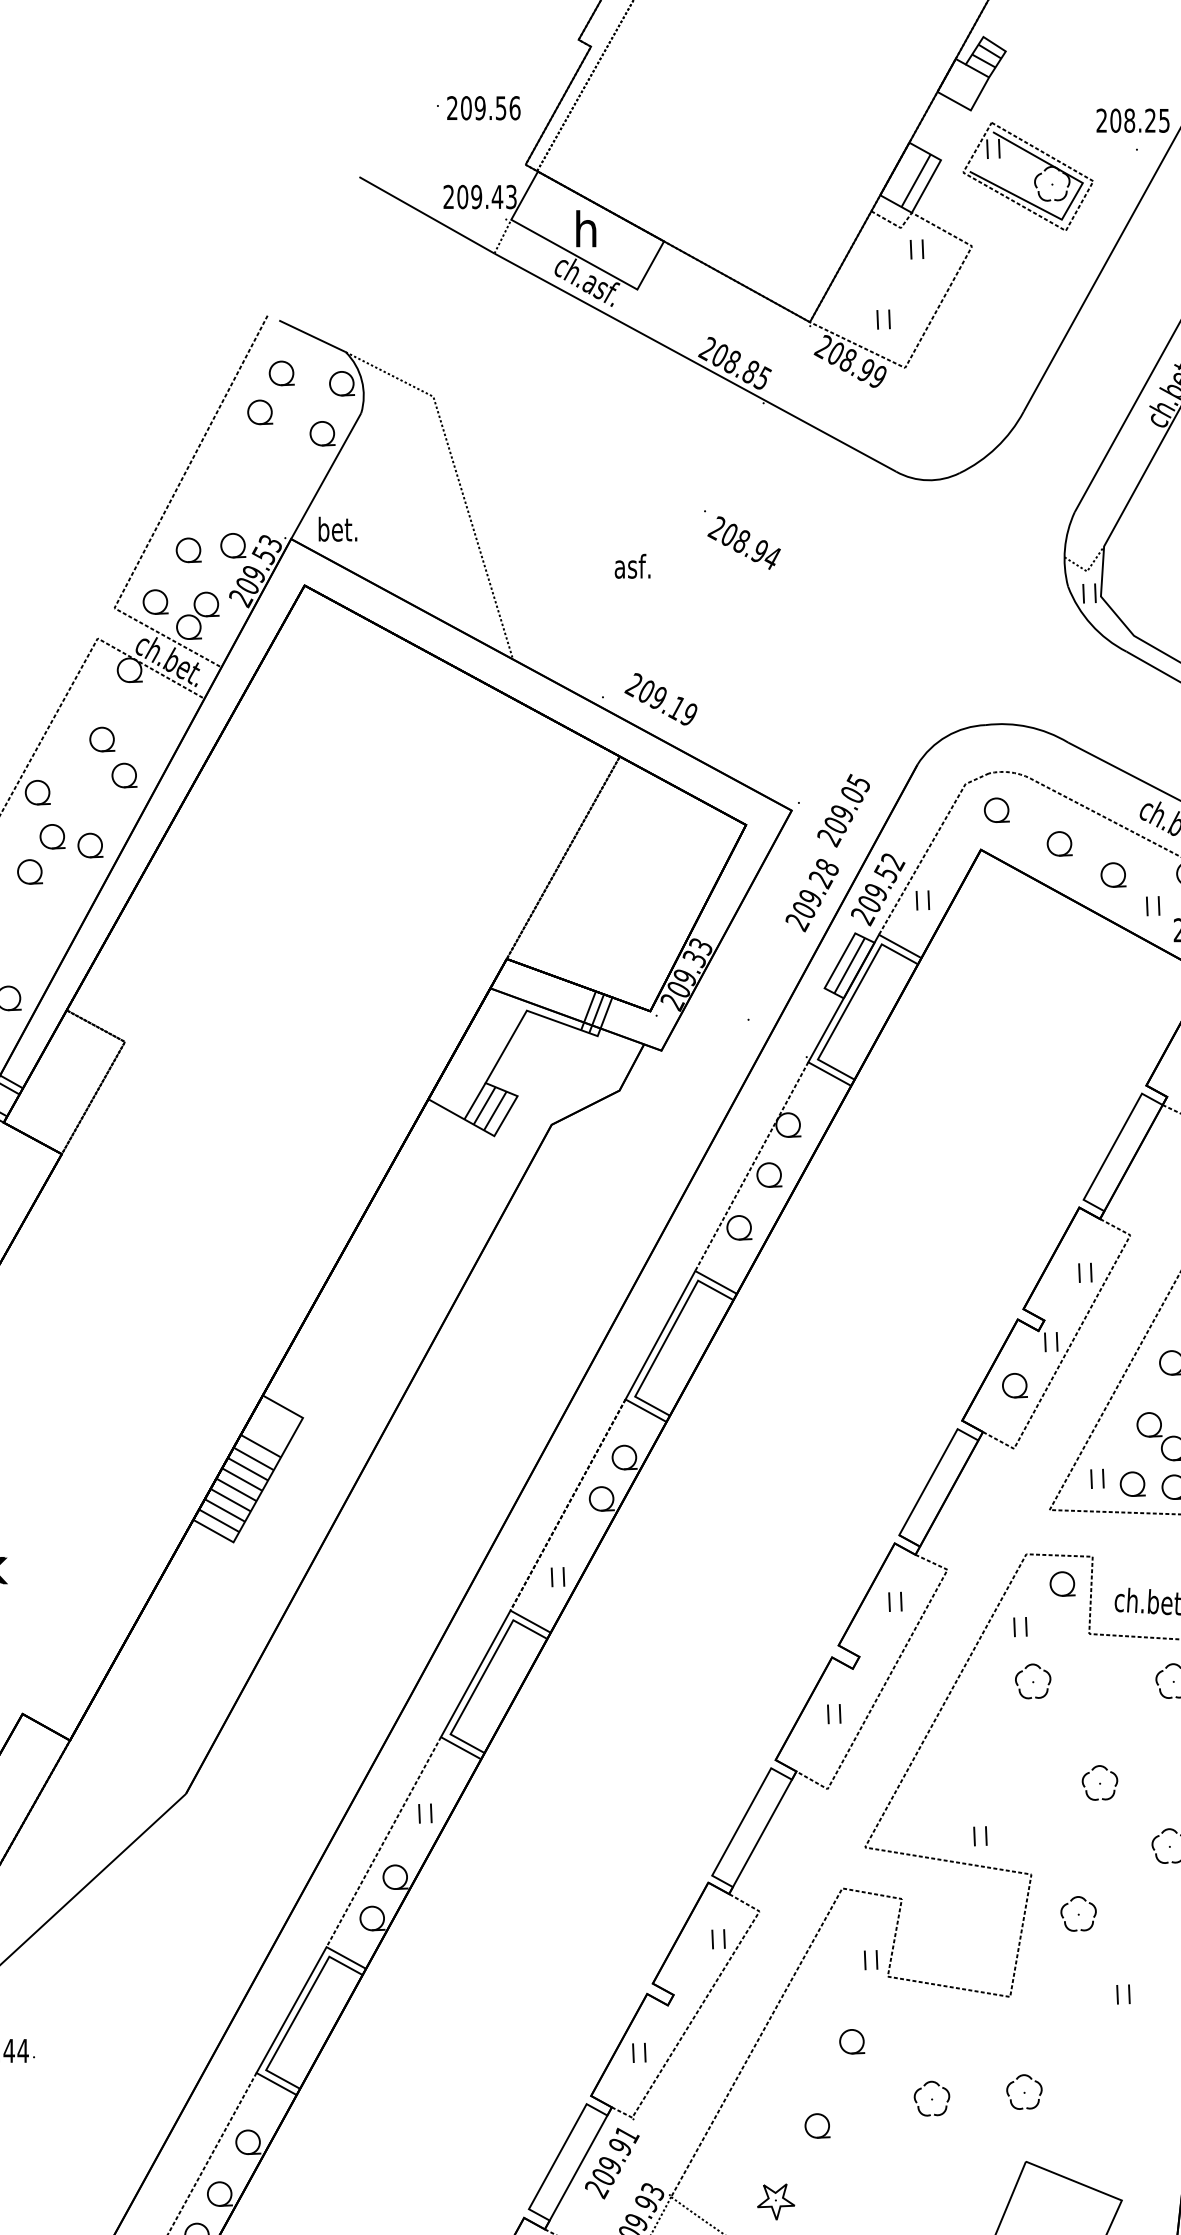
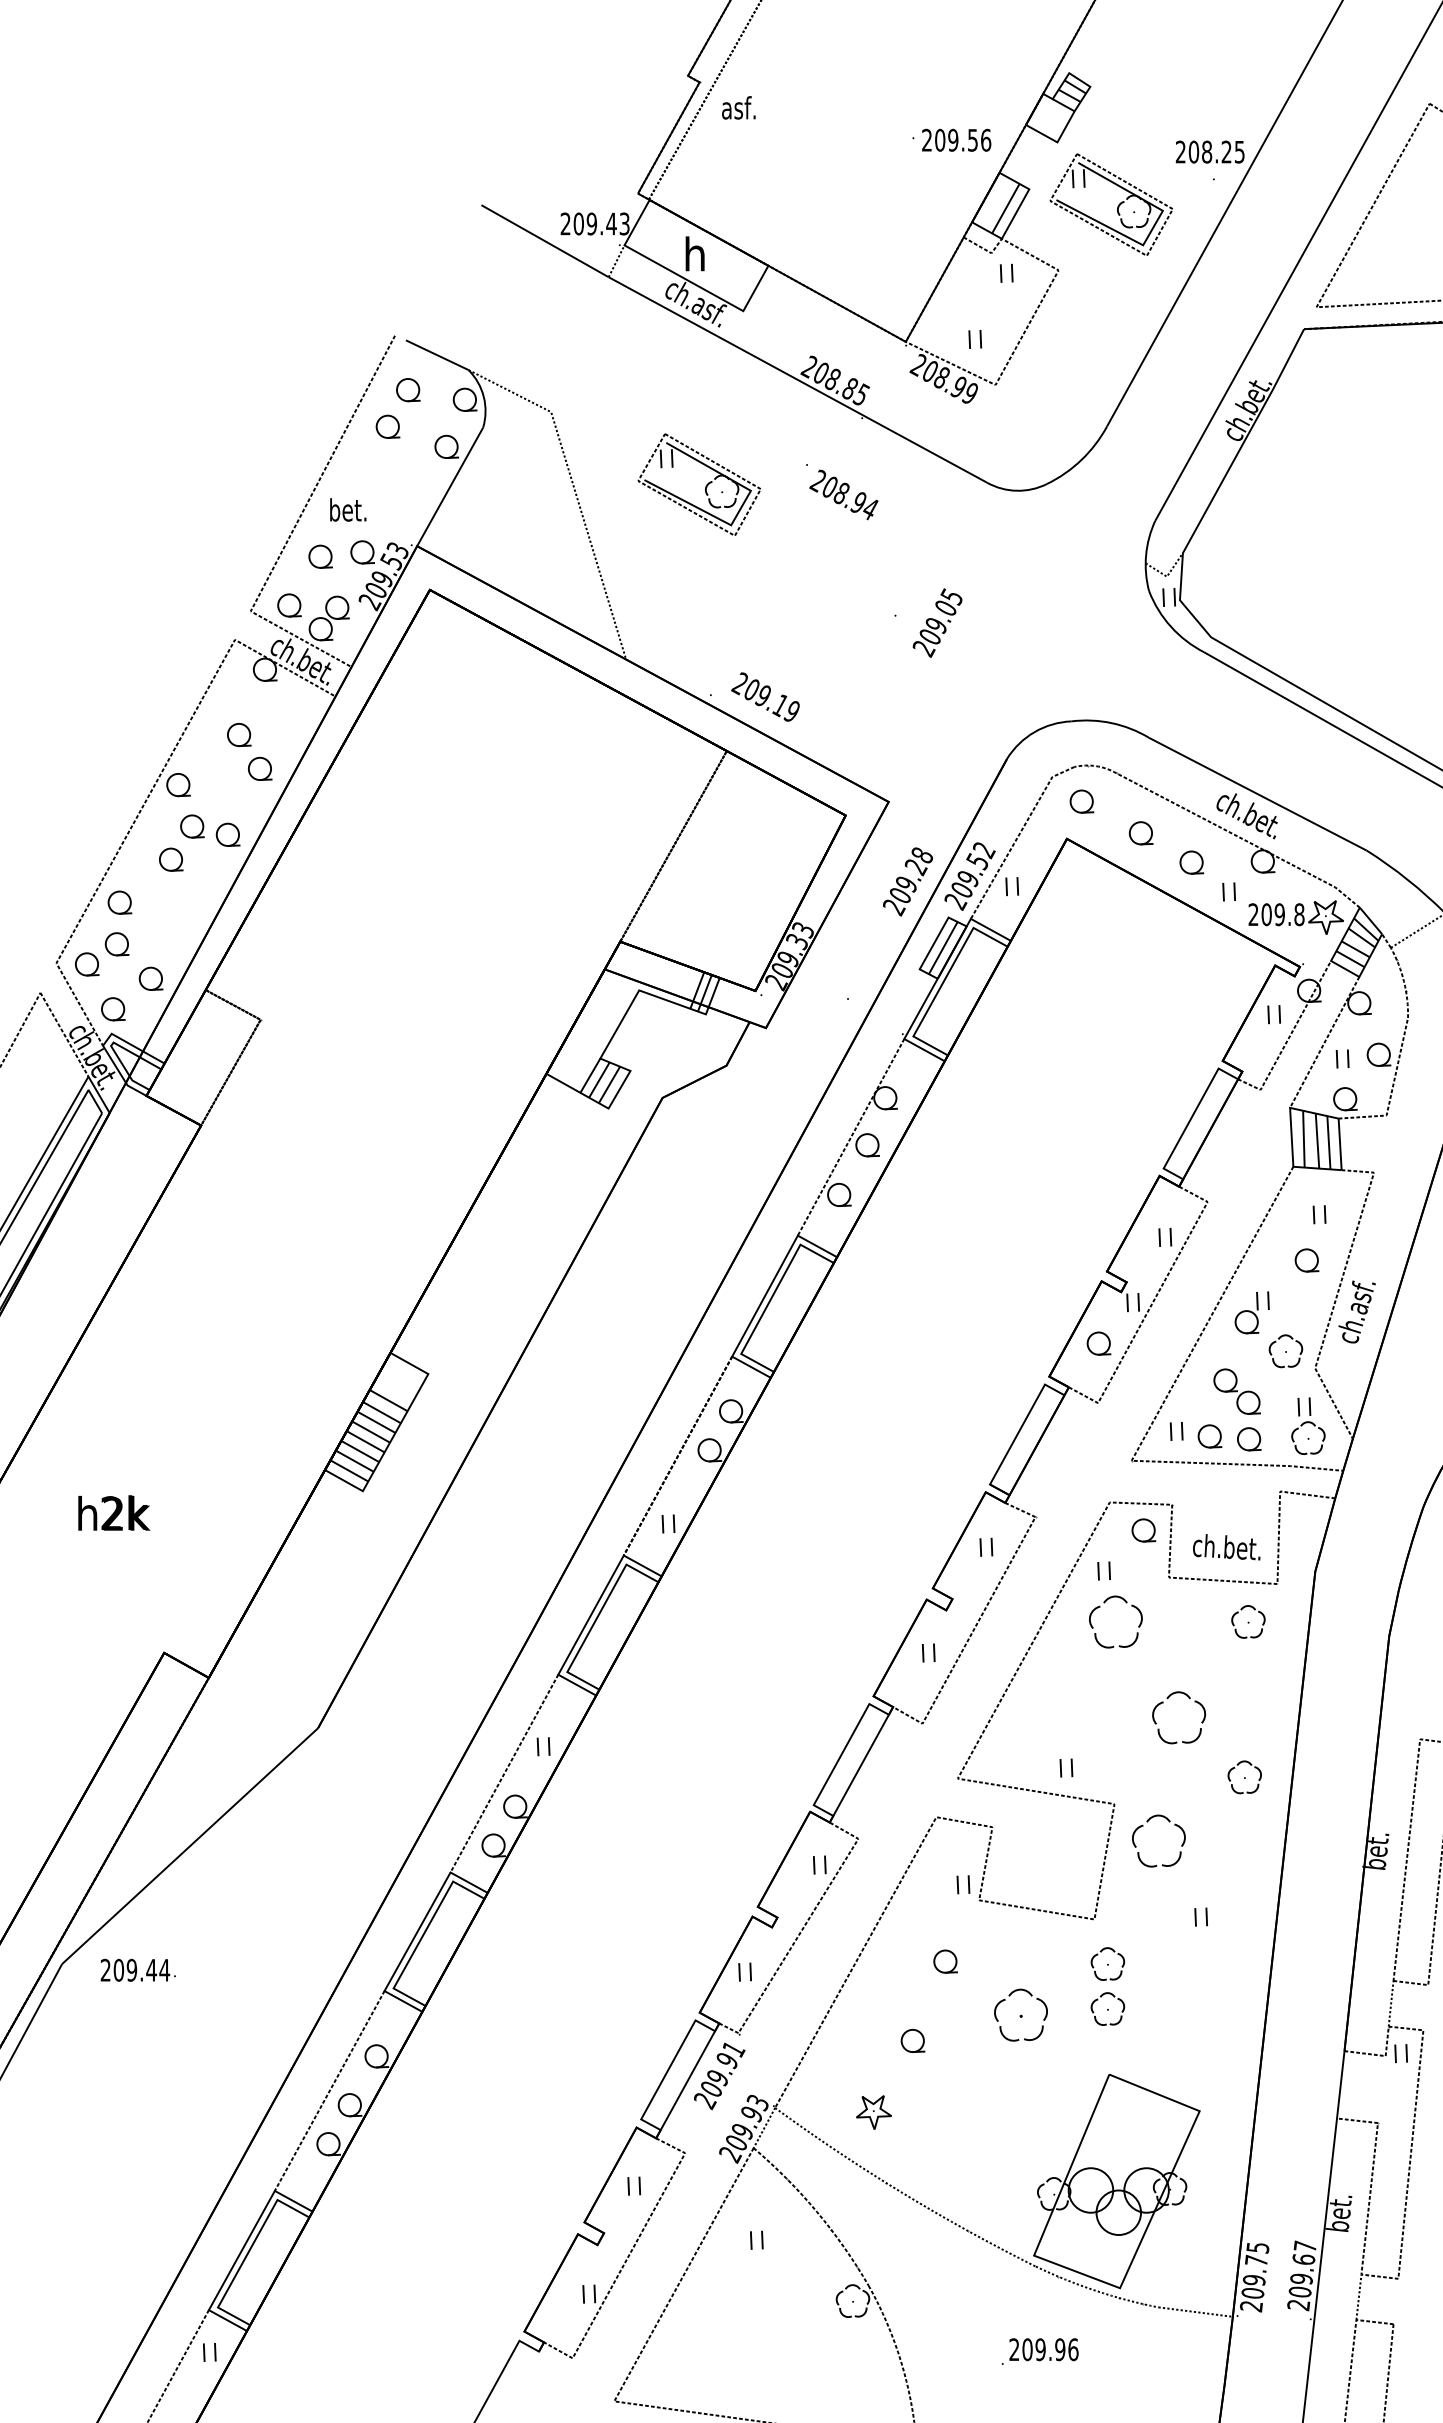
text: (478, 107) -> (951, 139), moved
part: (597, 475) -> (705, 486), added
text: (338, 528) -> (348, 509), moved
text: (742, 540) -> (842, 492), moved
text: (632, 565) -> (738, 107), moved
text: (833, 810) -> (928, 622), moved
part: (1033, 1681) -> (1116, 1622), size x1.6
part: (1099, 1782) -> (1178, 1717), size x1.6
part: (1078, 1914) -> (1158, 1841), size x1.6
part: (1024, 2043) -> (1107, 1963), added
part: (931, 2098) -> (1020, 2015), size x1.6

